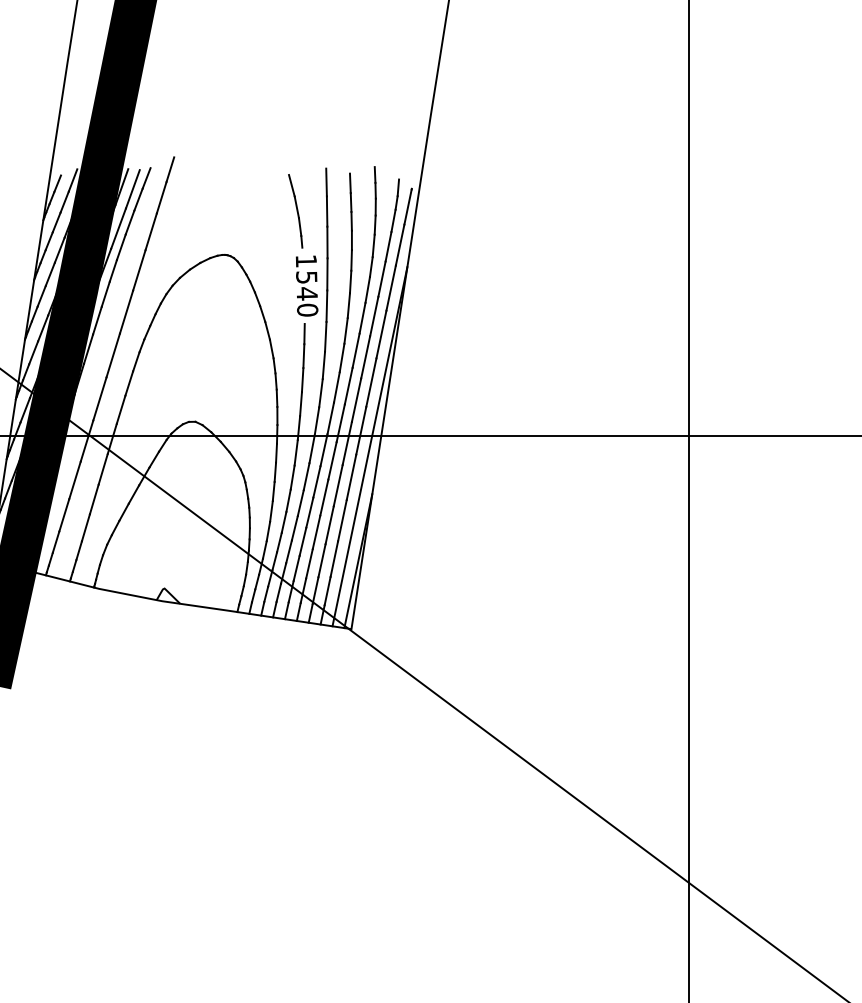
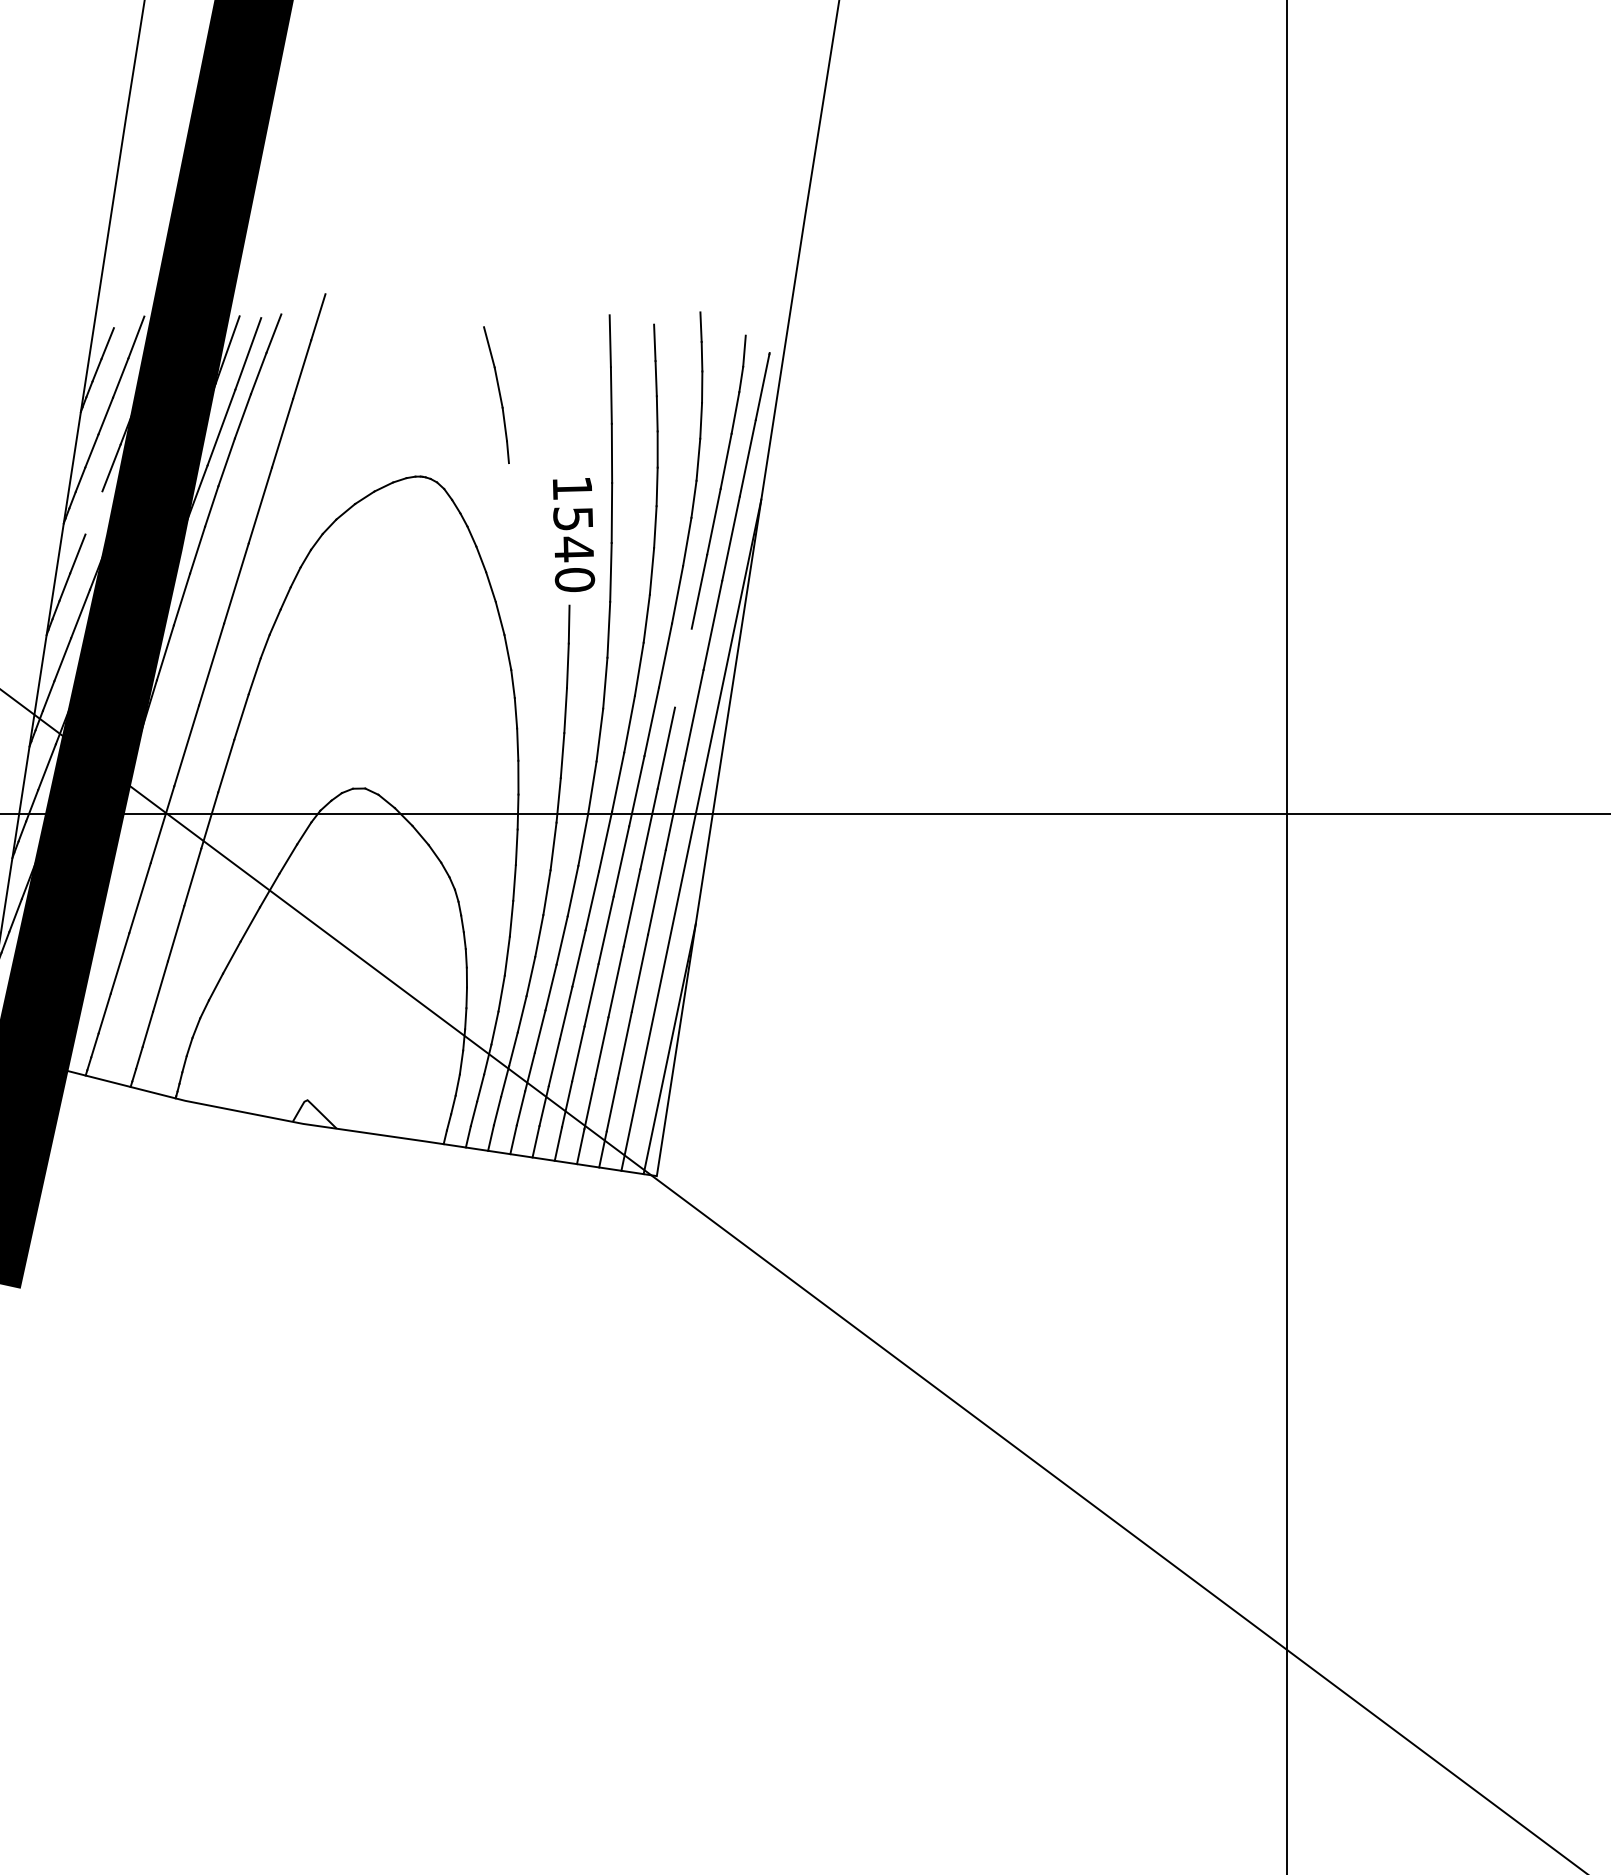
part: (295, 211) -> (496, 395), moved
line: (49, 273) -> (92, 511), removed
line: (365, 357) -> (683, 668), removed

